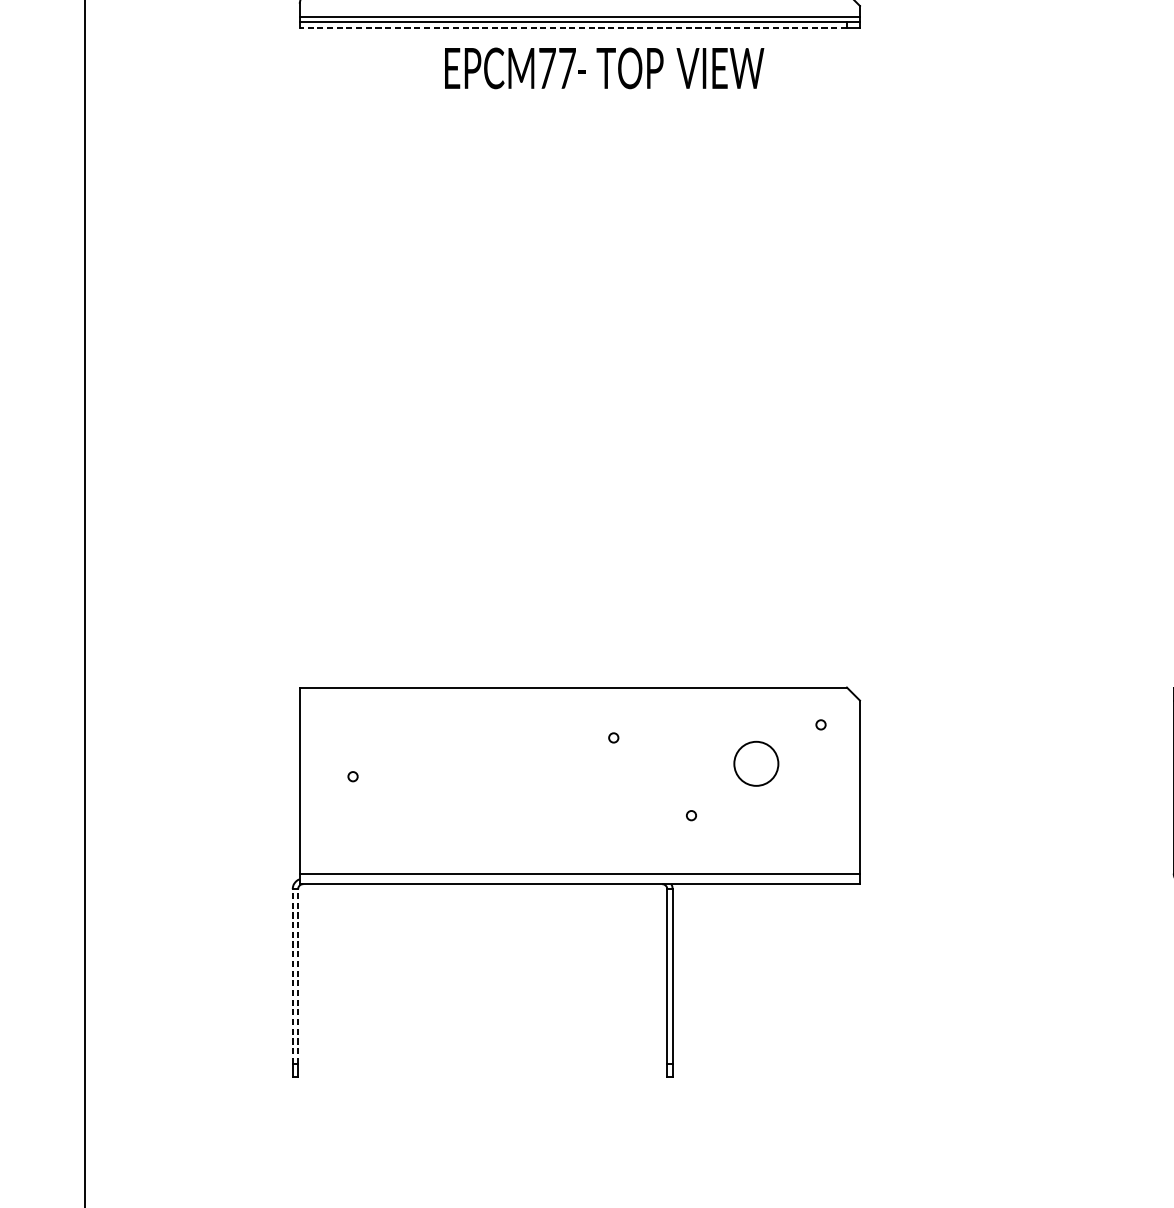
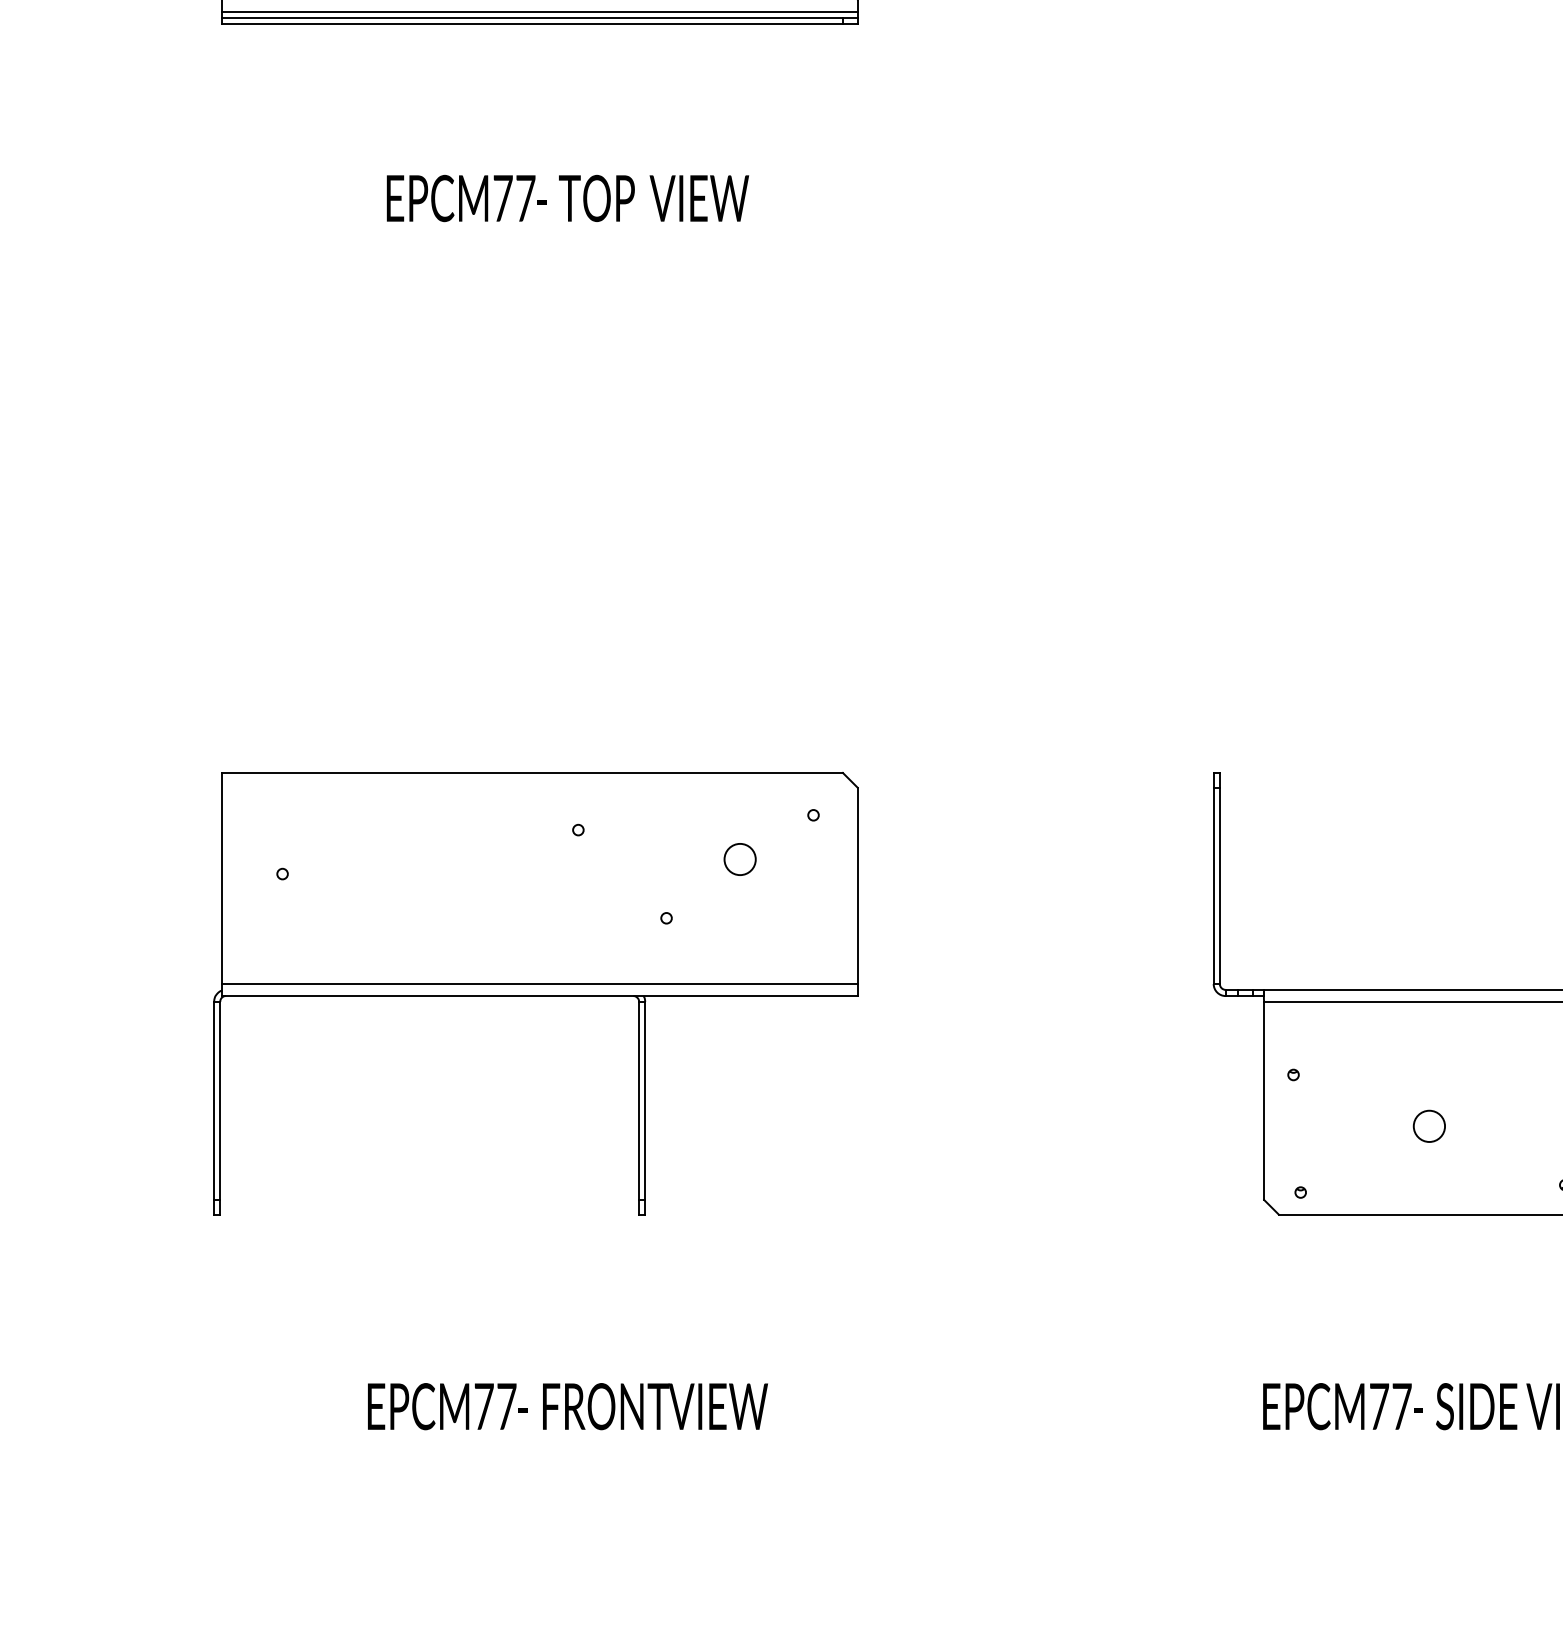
line: (573, 27) -> (532, 24), dashed -> solid
text: (604, 68) -> (567, 198), moved
circle: (755, 763) -> (739, 859), size x0.62
line: (293, 976) -> (214, 1100), dashed -> solid
line: (298, 976) -> (220, 1100), dashed -> solid

